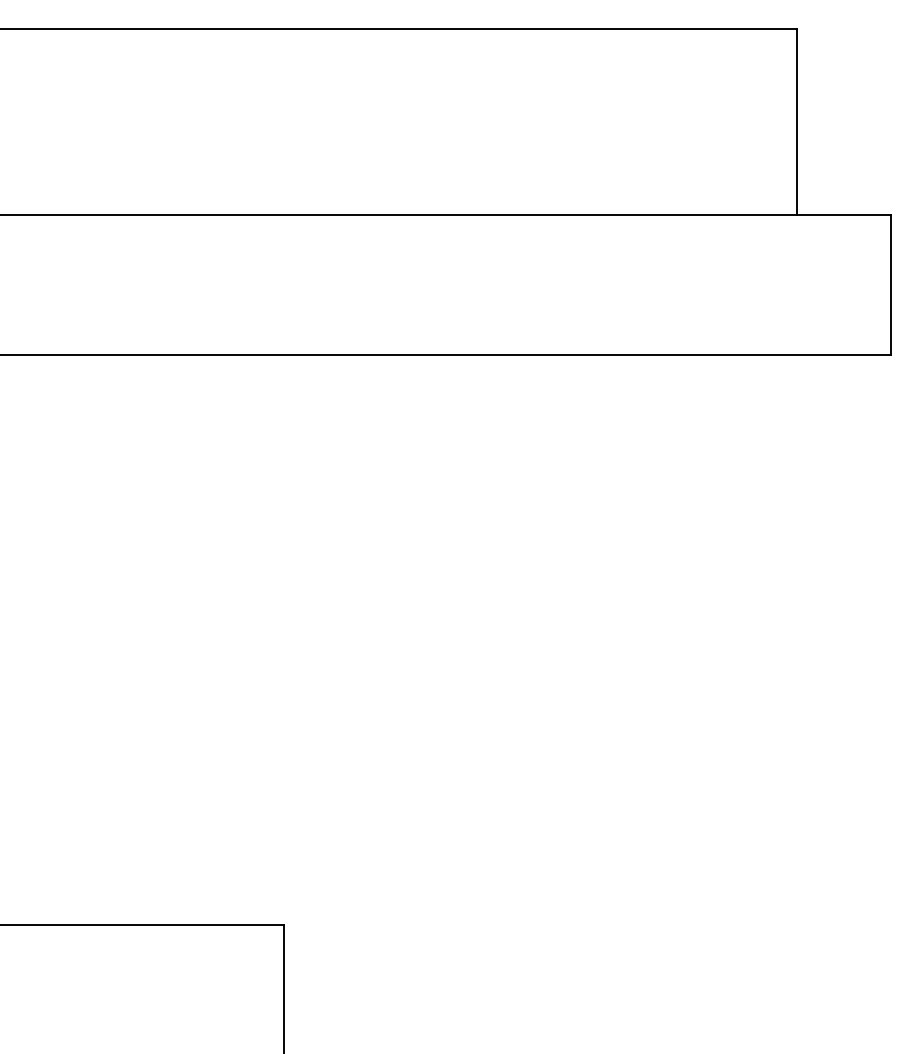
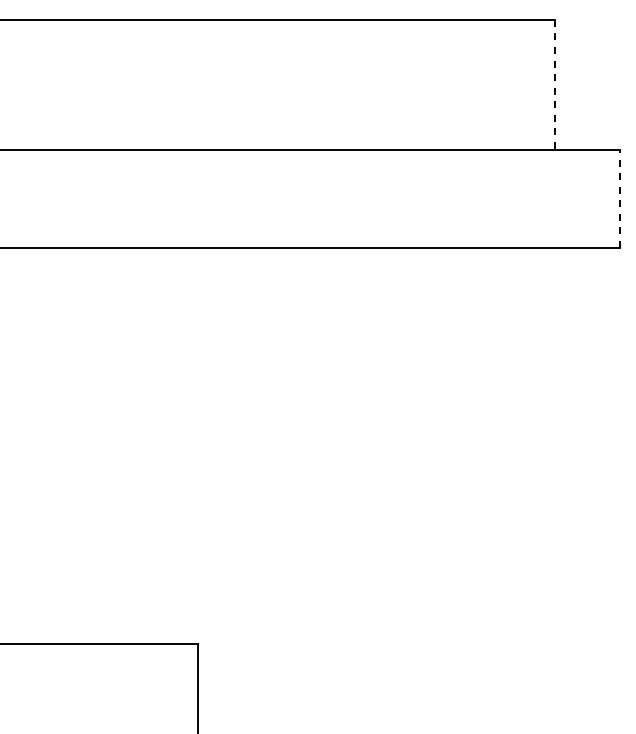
line: (797, 122) -> (555, 85), solid -> dashed
line: (890, 285) -> (620, 198), solid -> dashed

